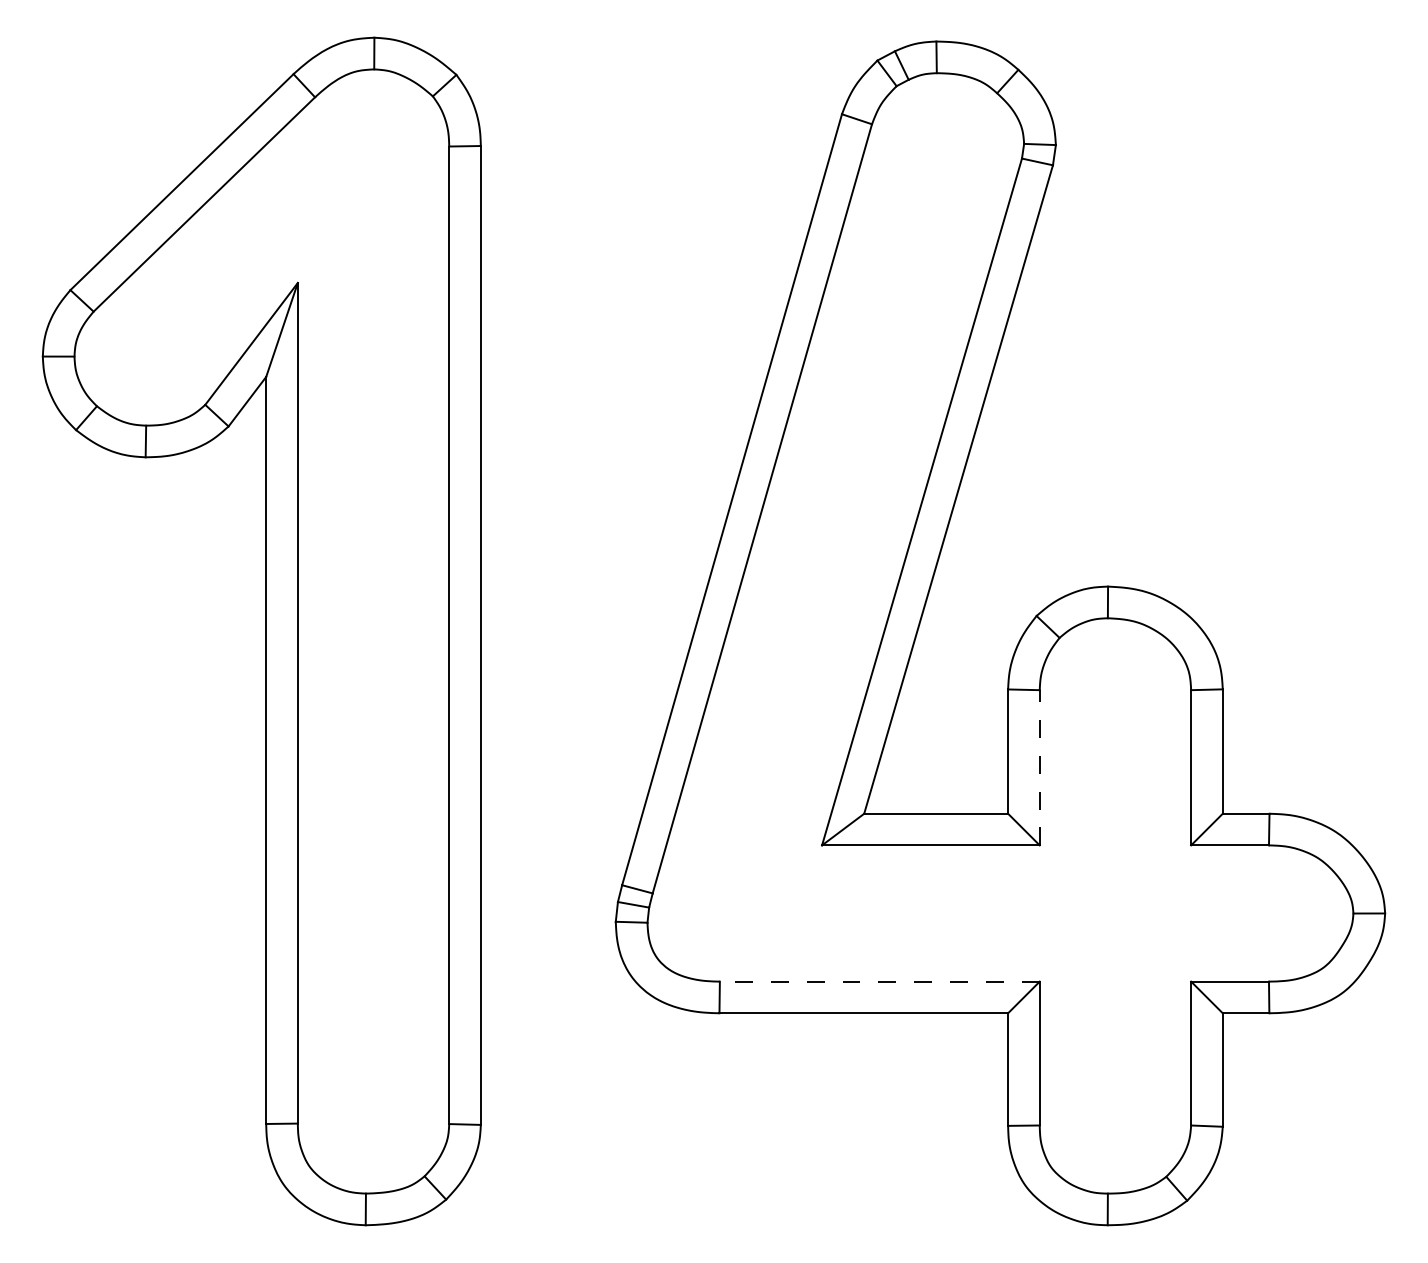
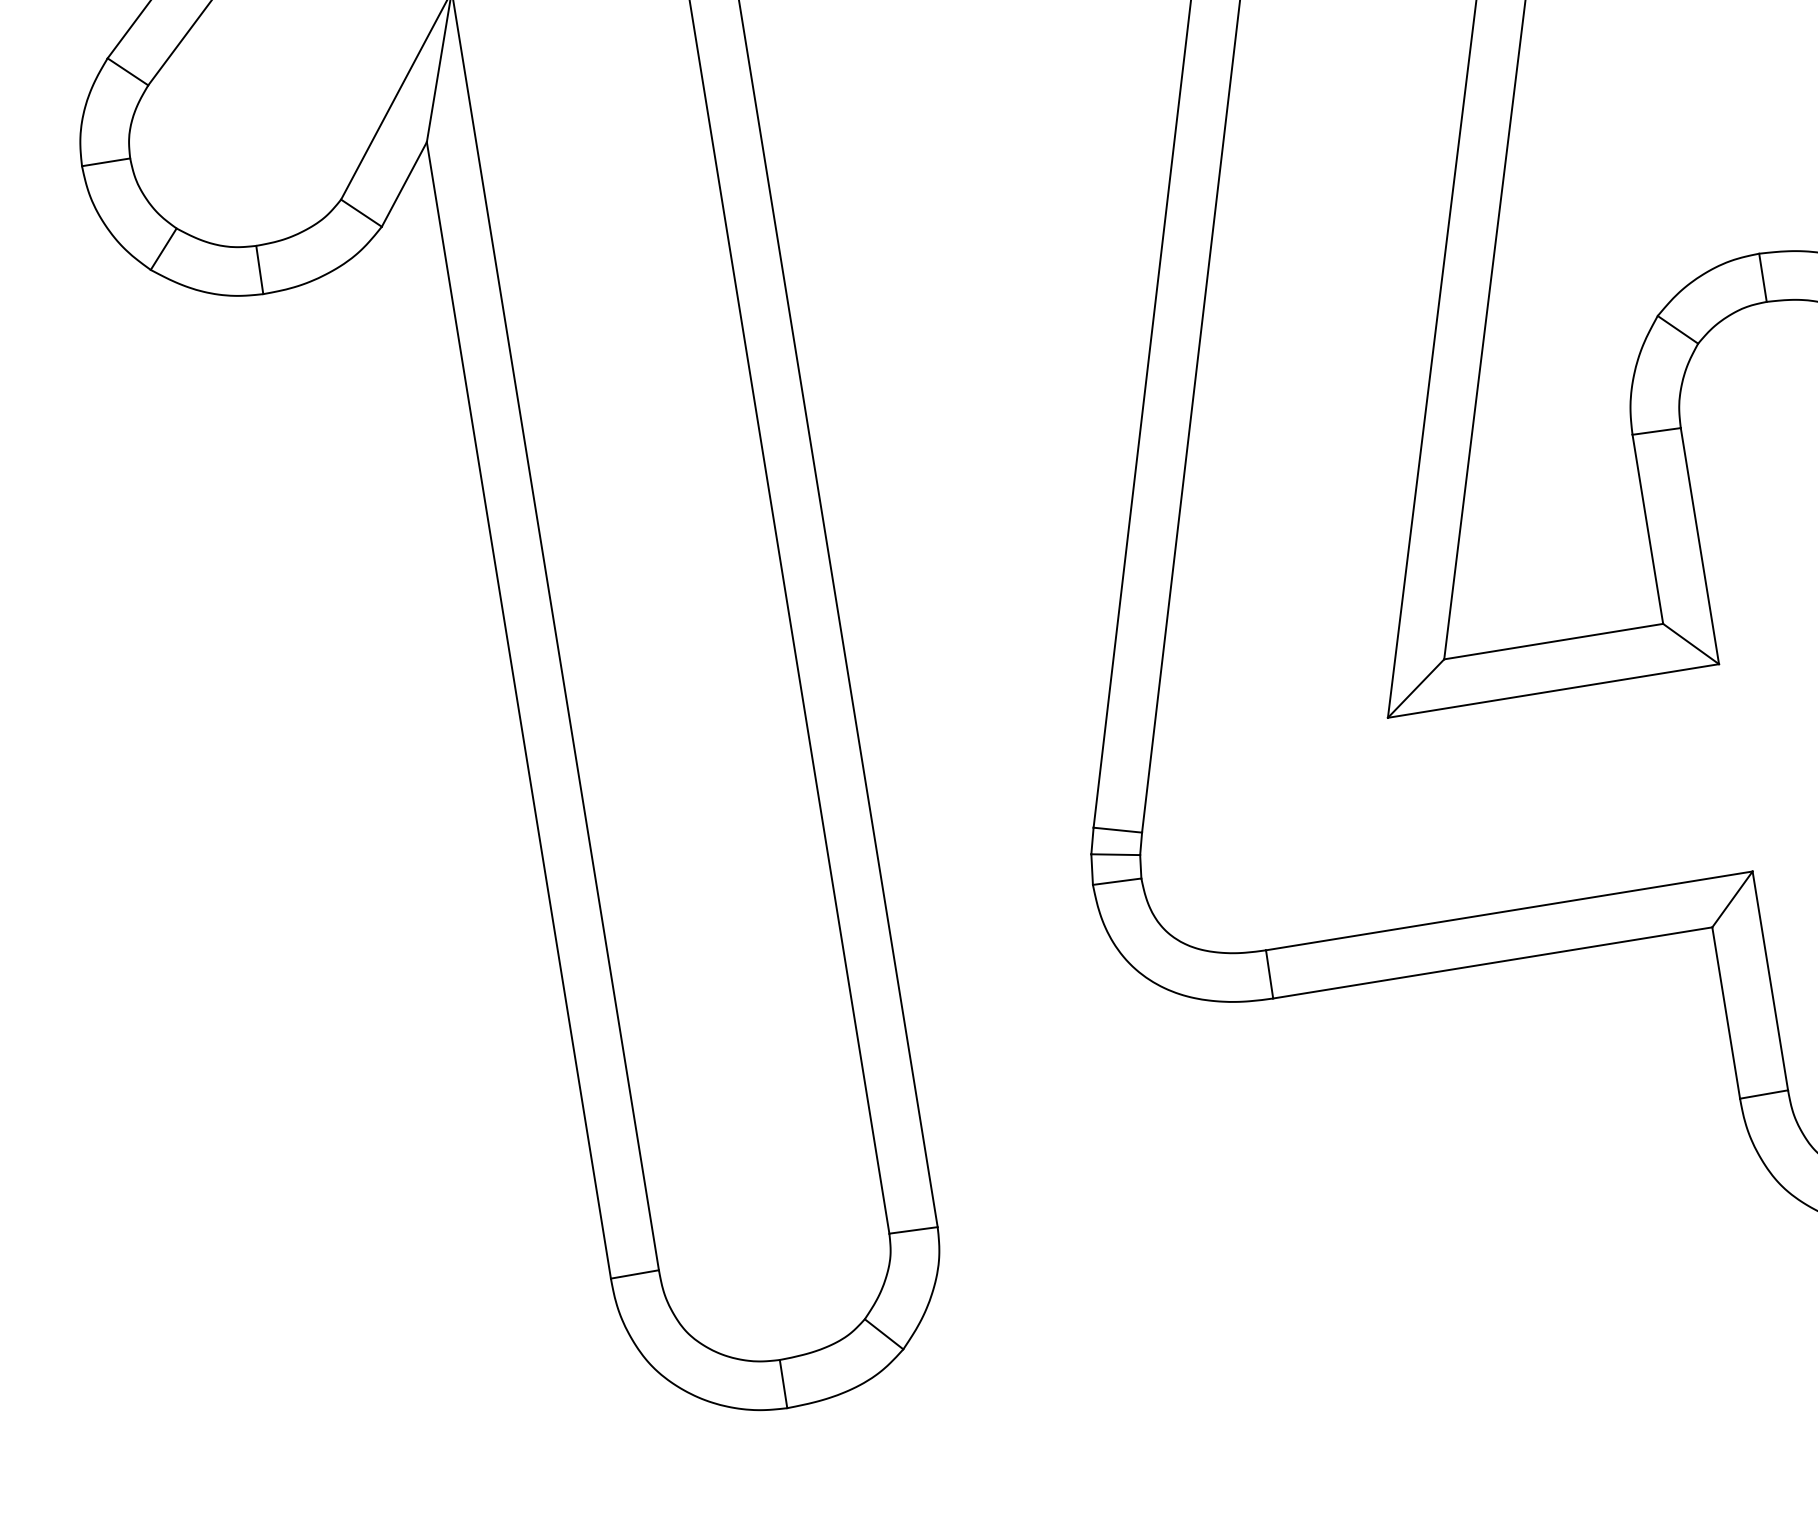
line: (1039, 767) -> (1699, 545), dashed -> solid
line: (879, 981) -> (1508, 910), dashed -> solid

